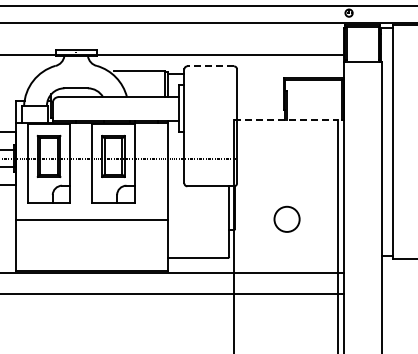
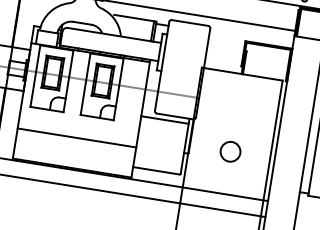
line: (210, 66) -> (189, 23), dashed -> solid
line: (286, 119) -> (242, 73), dashed -> solid
line: (198, 192) -> (164, 119), added
line: (92, 219) -> (77, 137), moved

